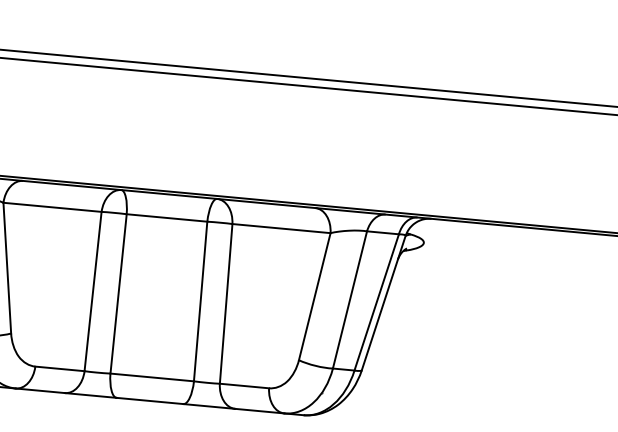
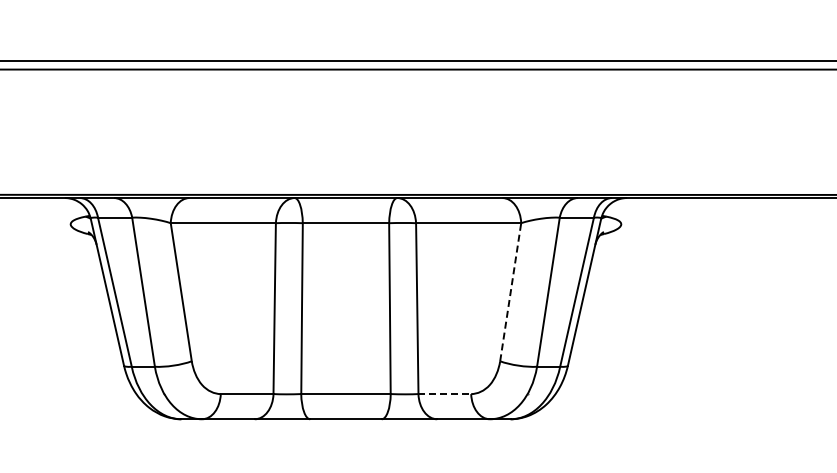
line: (314, 296) -> (510, 292), solid -> dashed
line: (245, 386) -> (445, 394), solid -> dashed

